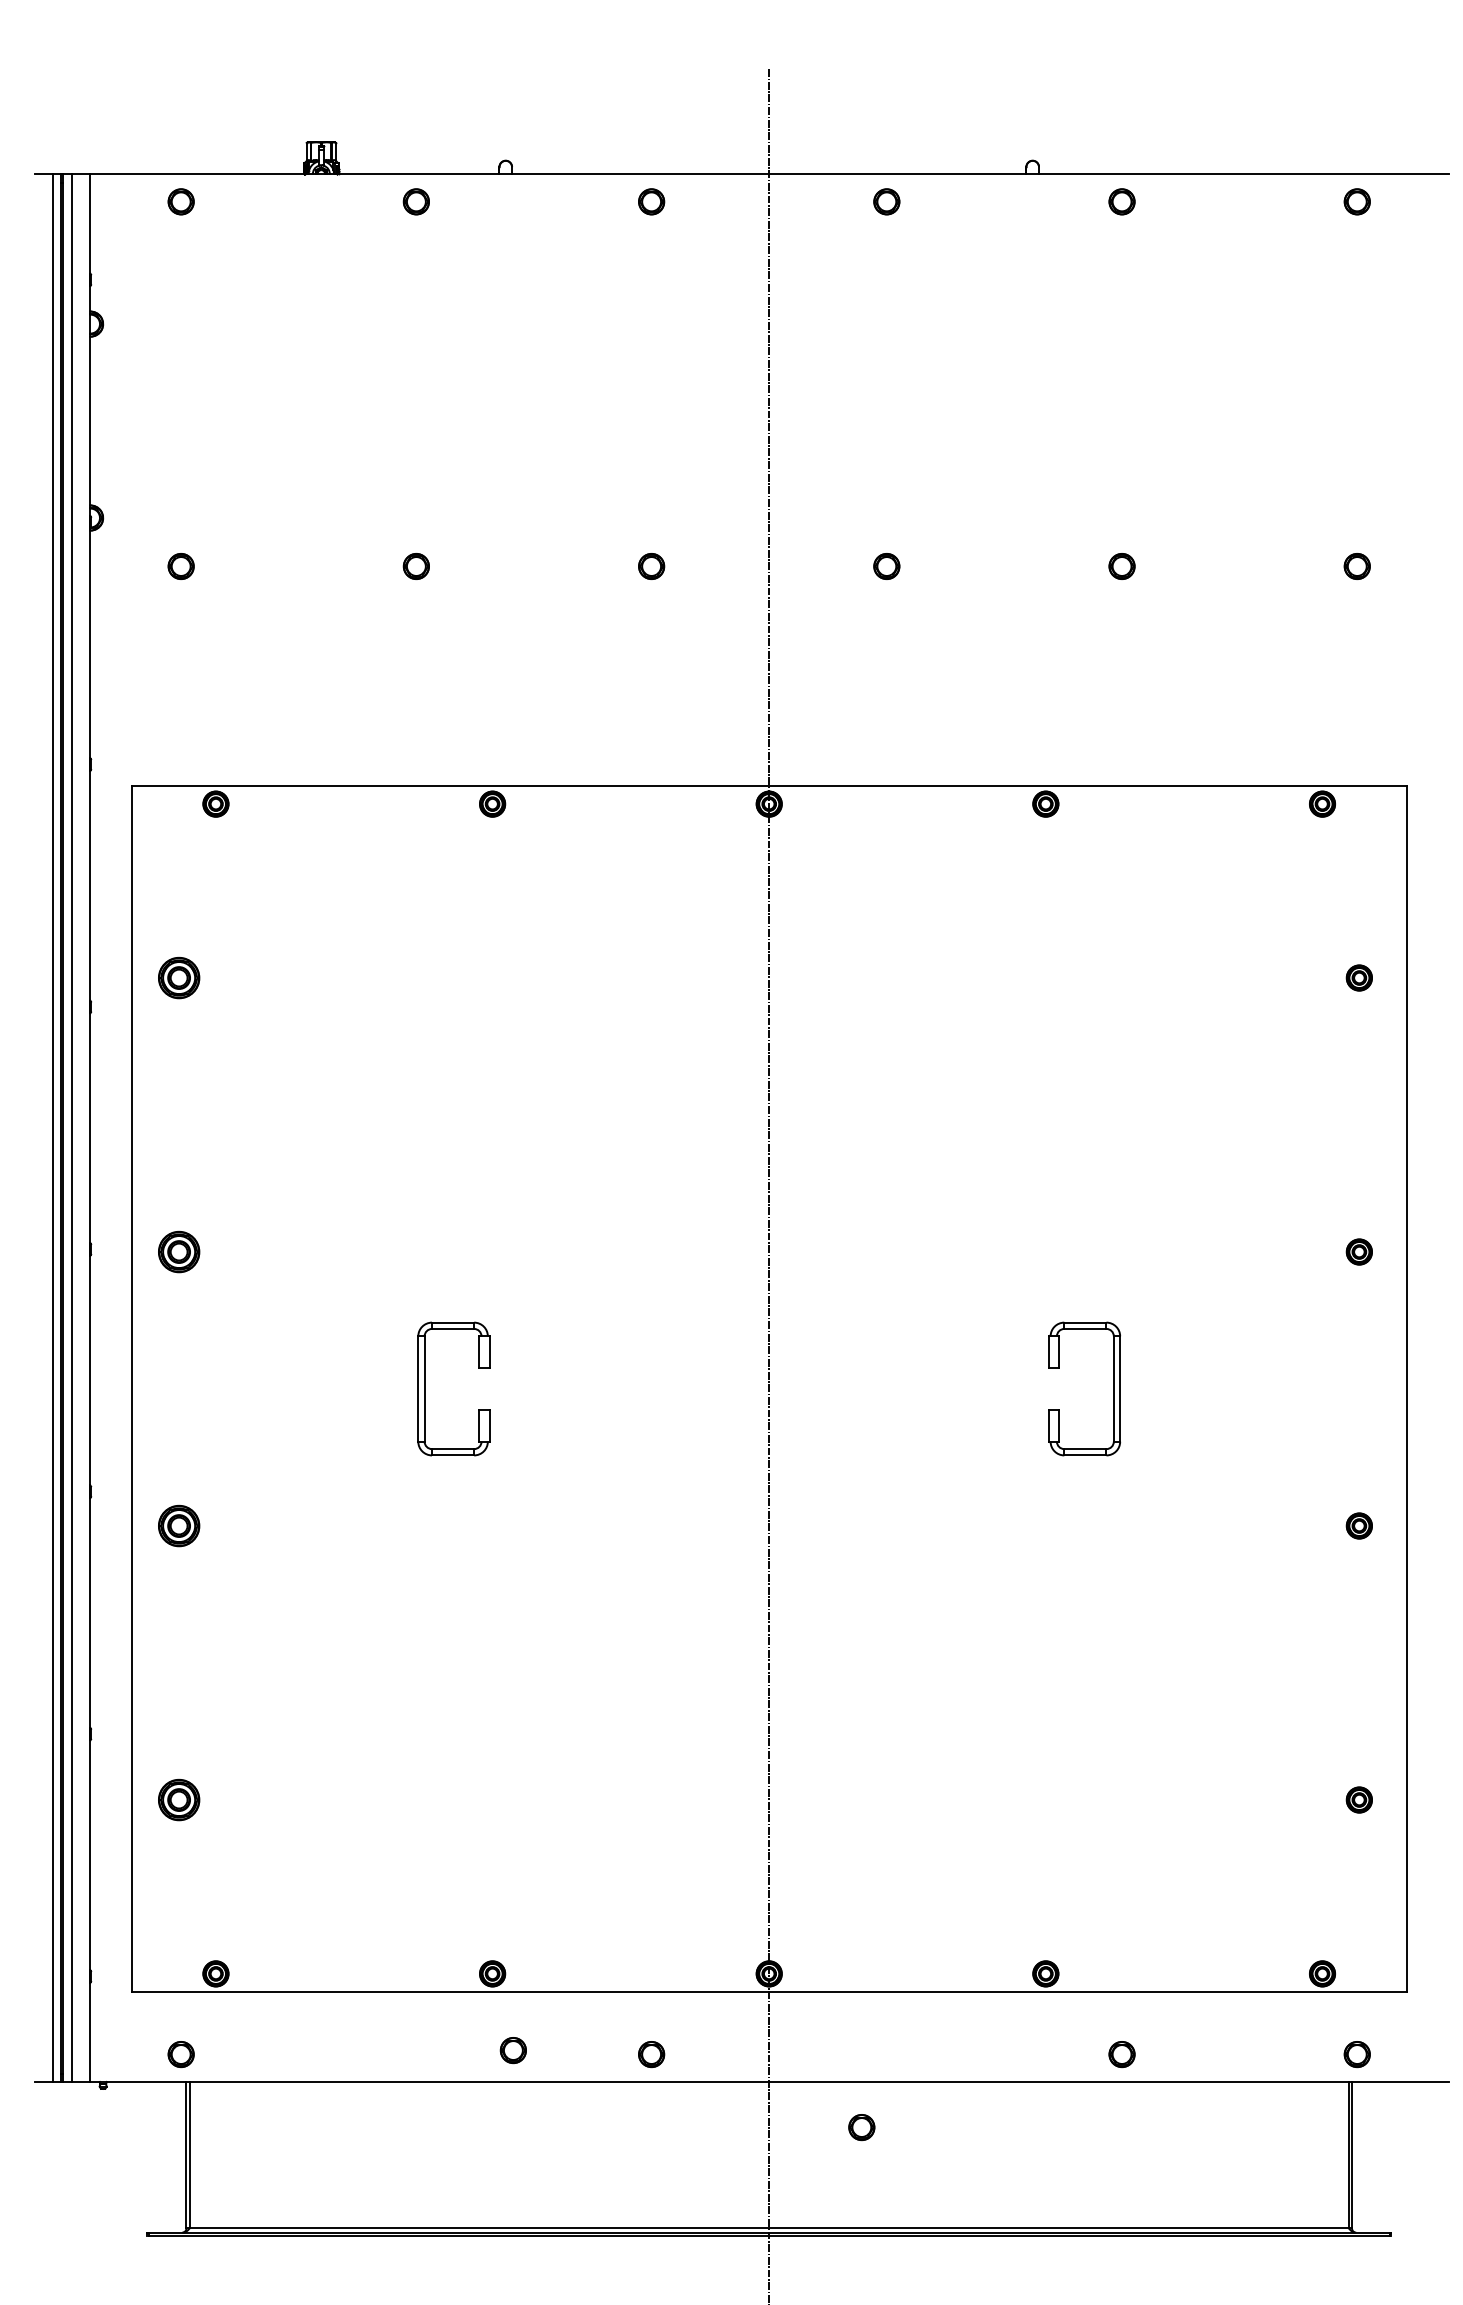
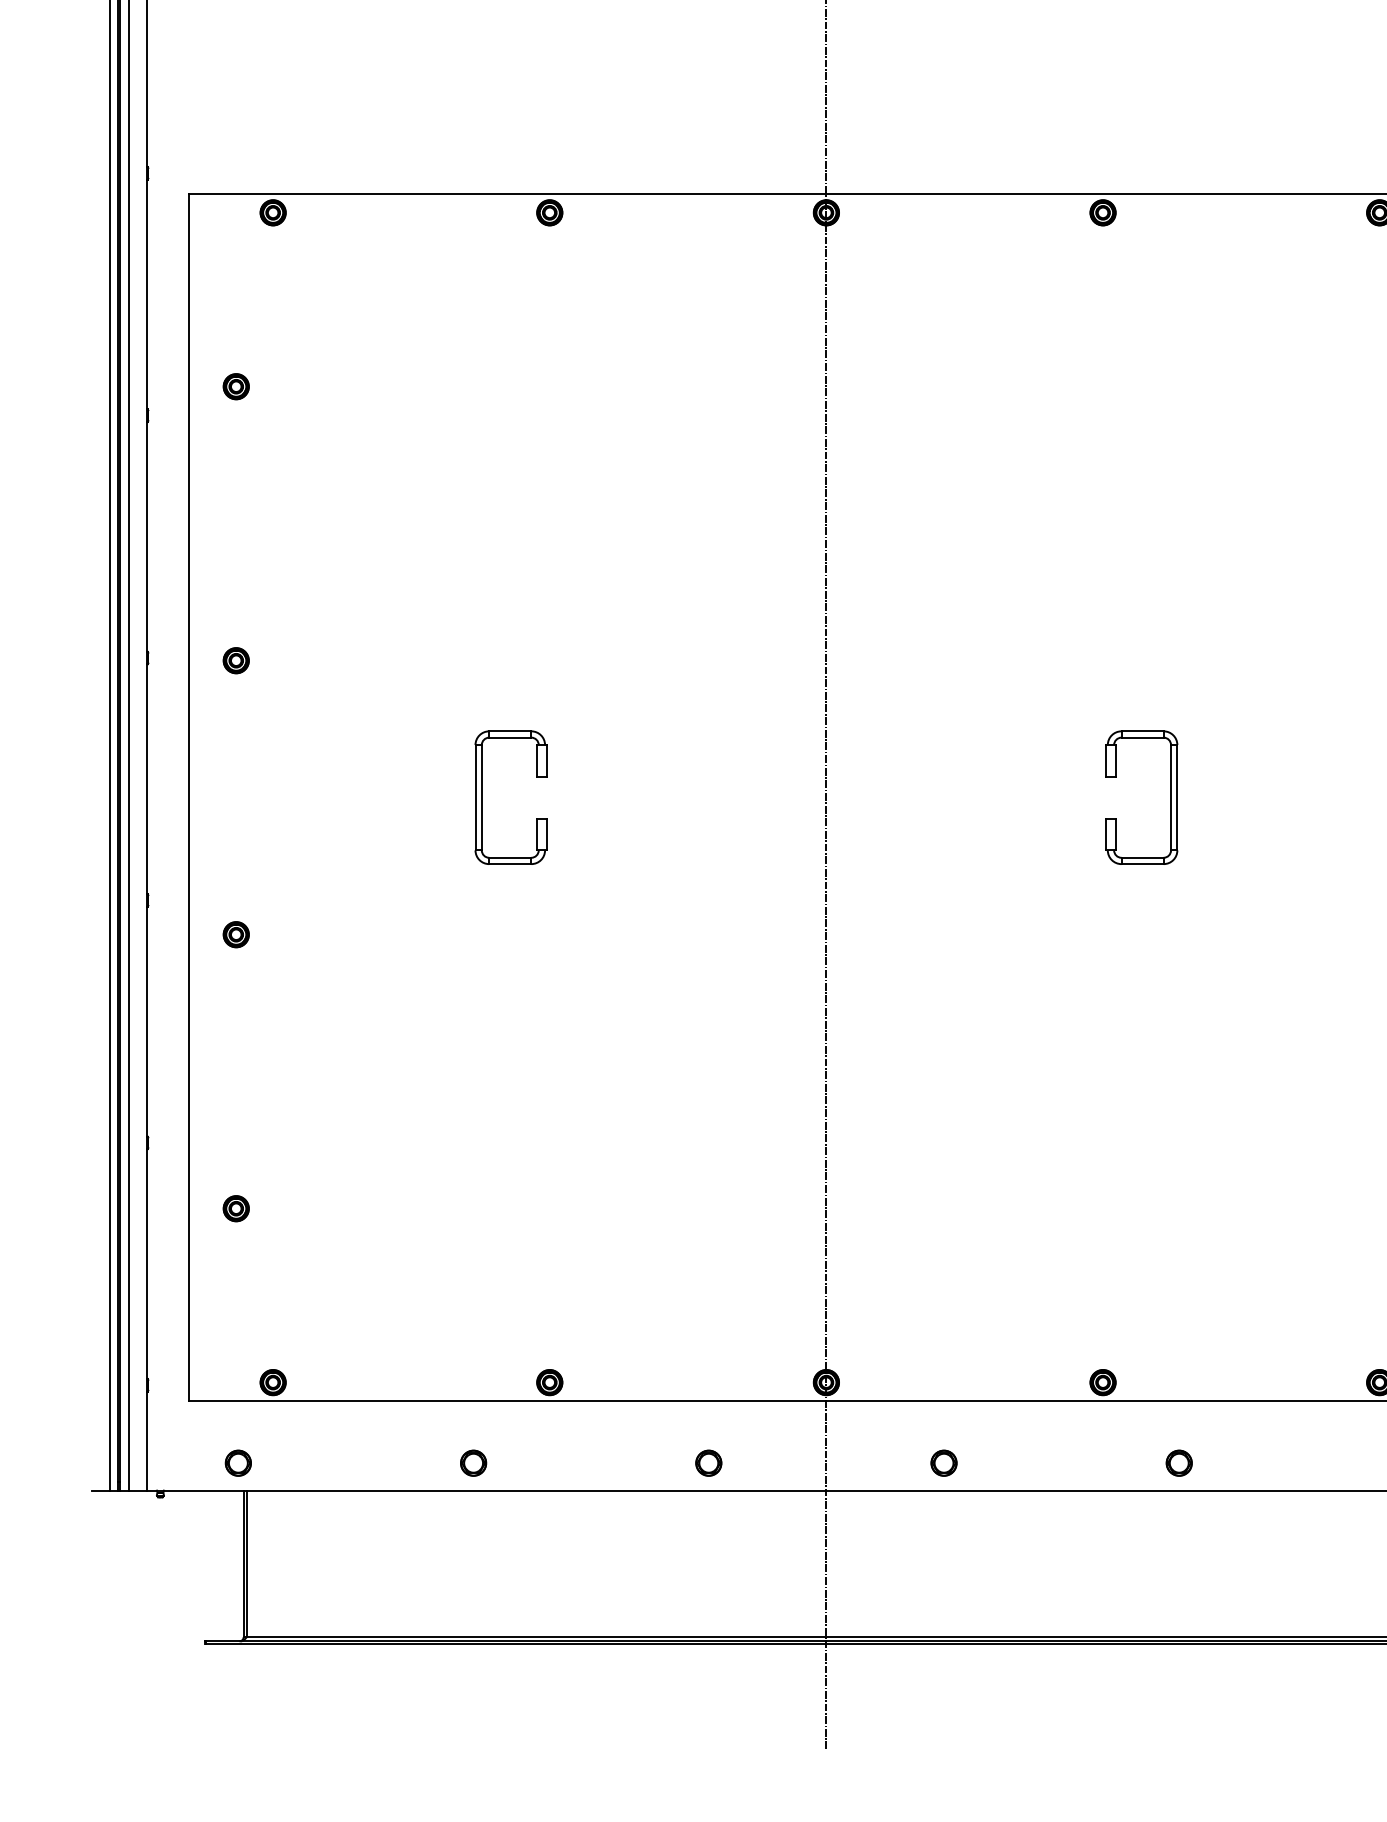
part: (178, 977) -> (235, 386), size x0.62
part: (178, 1251) -> (235, 660), size x0.62
part: (178, 1525) -> (235, 934), size x0.62
part: (178, 1799) -> (235, 1208), size x0.62
part: (512, 2050) -> (472, 1463), moved
part: (861, 2127) -> (943, 1463), moved

